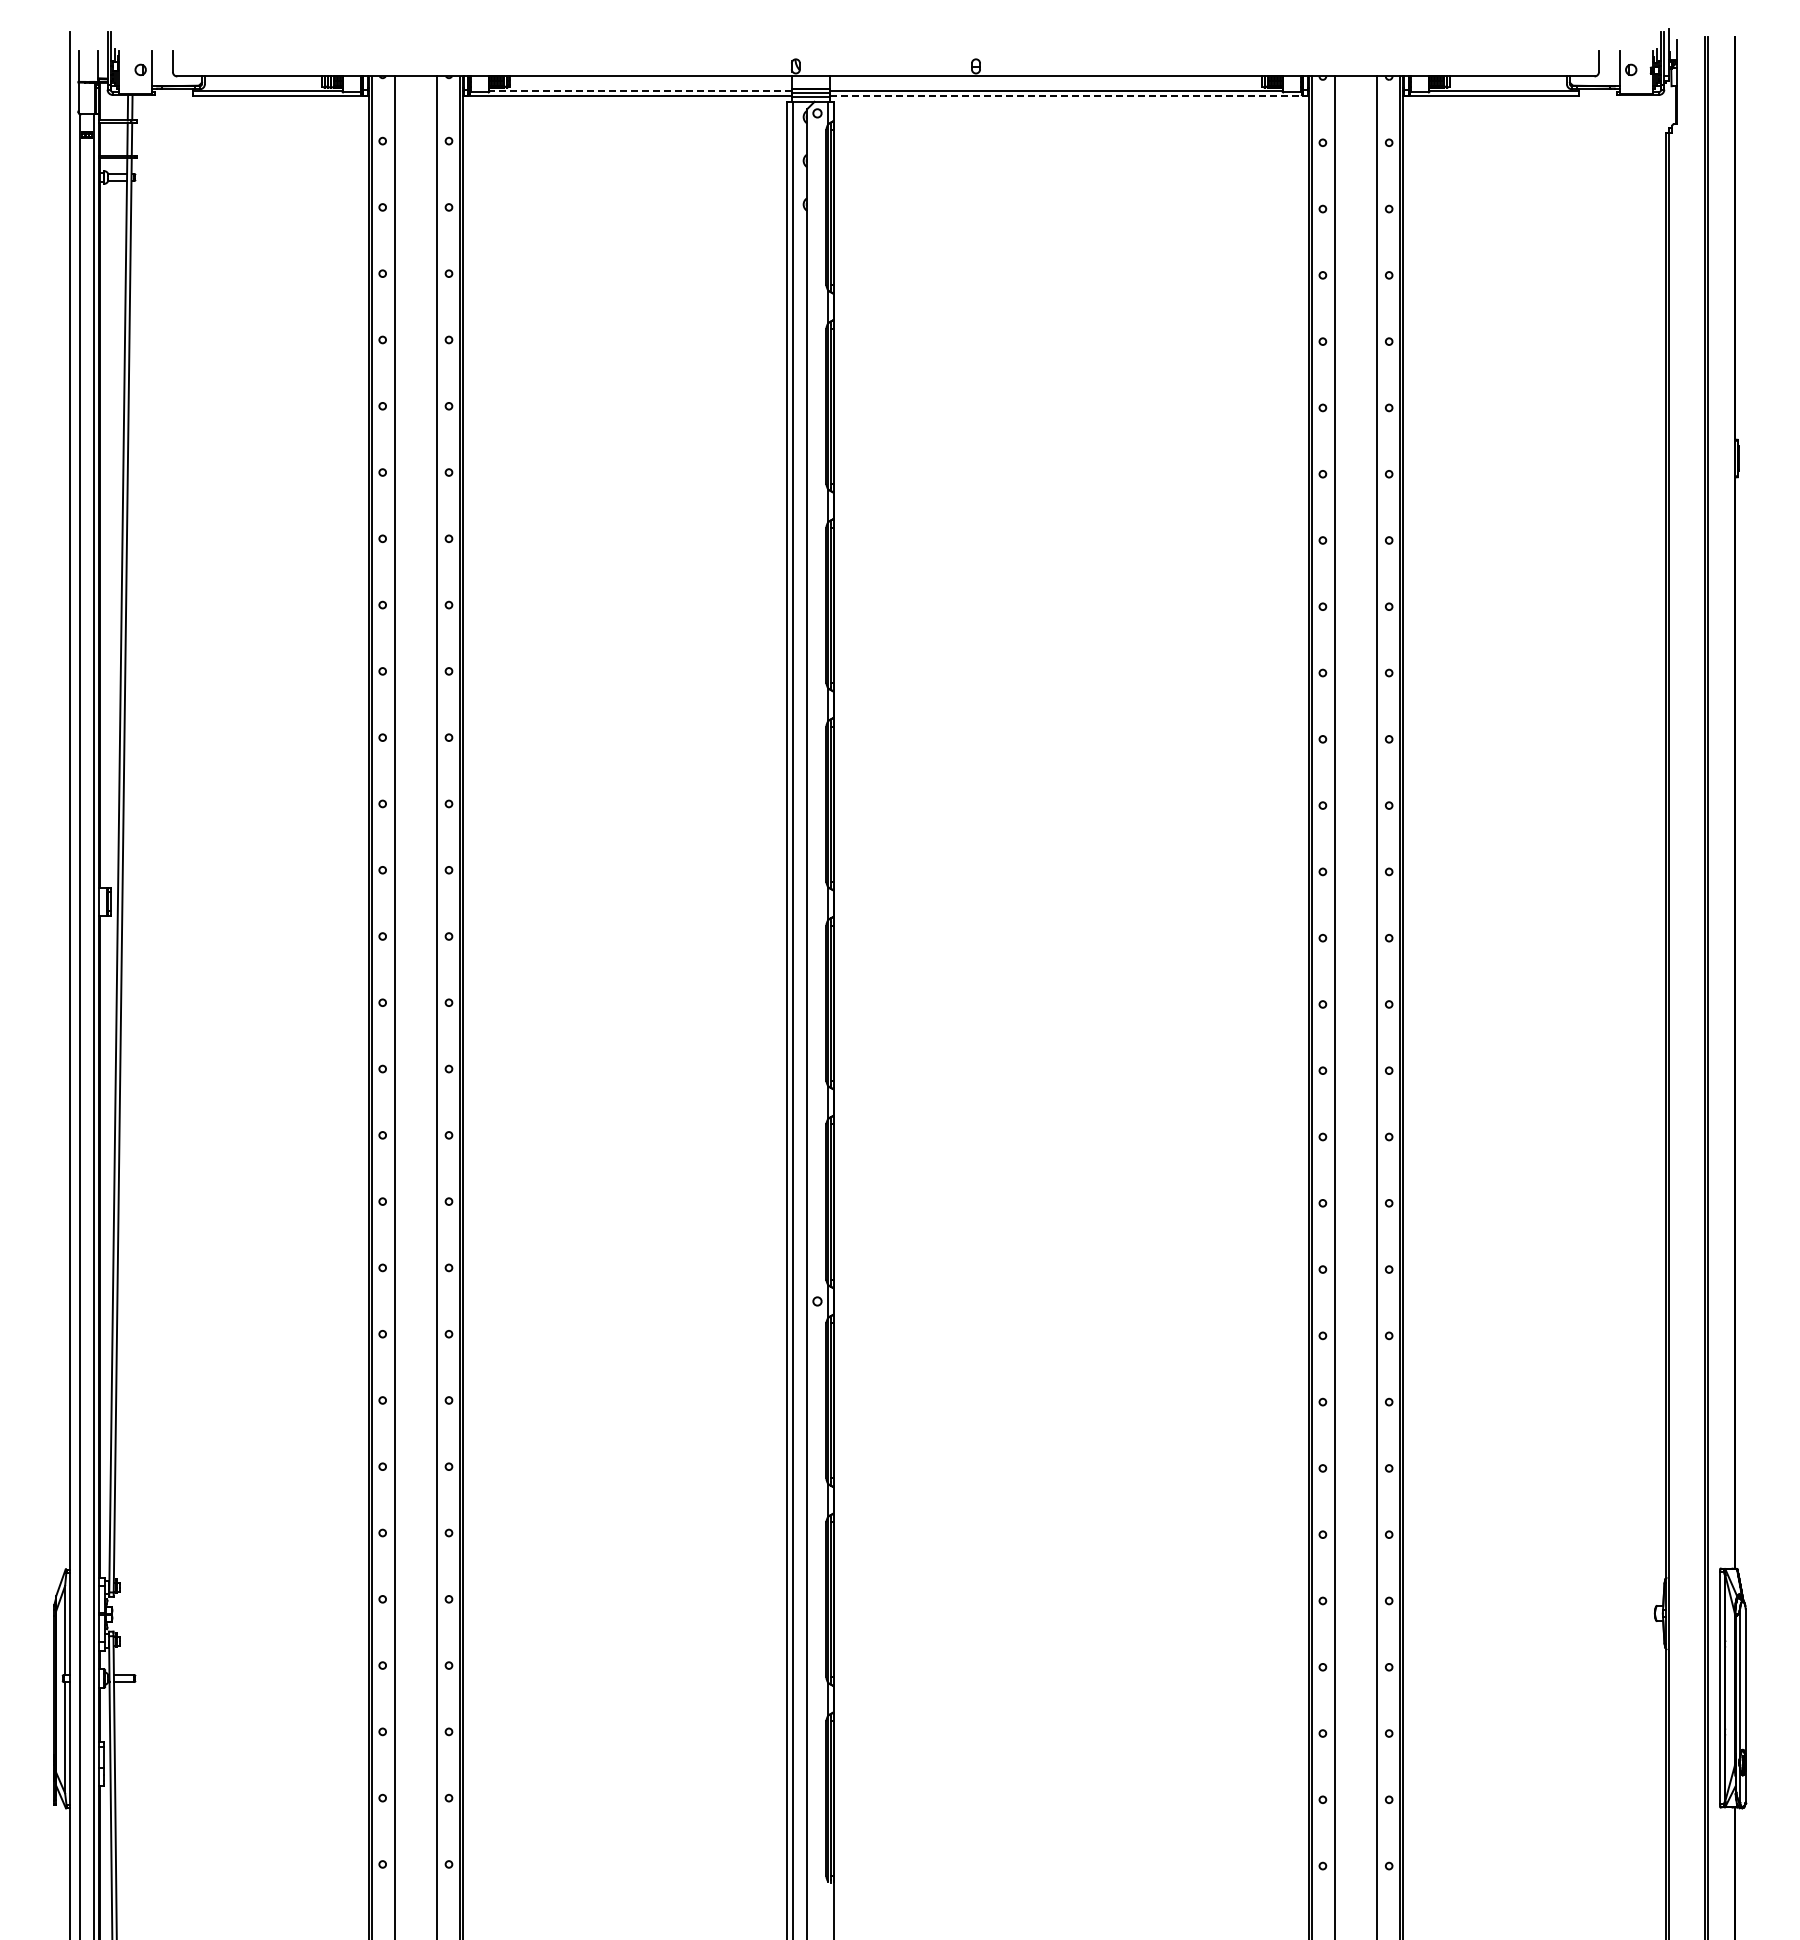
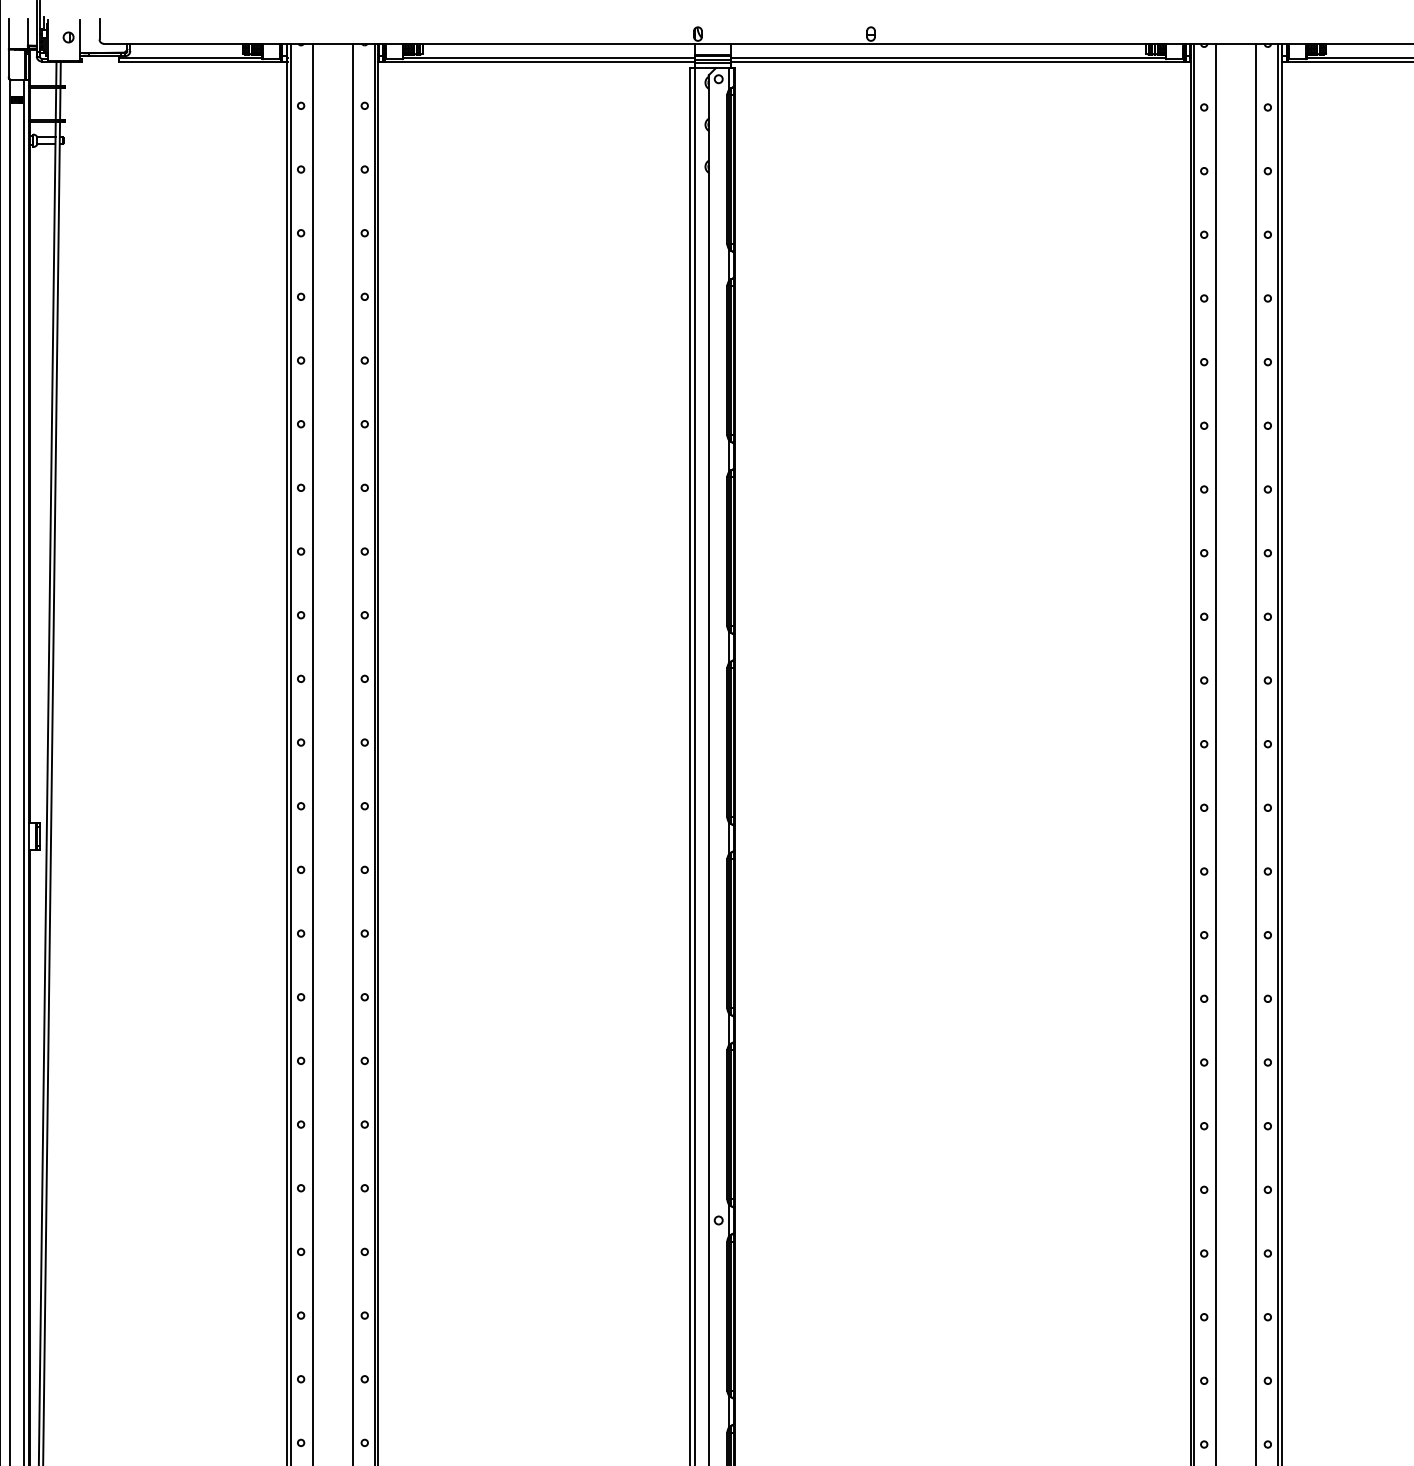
line: (640, 91) -> (548, 58), dashed -> solid
line: (1069, 95) -> (960, 62), dashed -> solid

